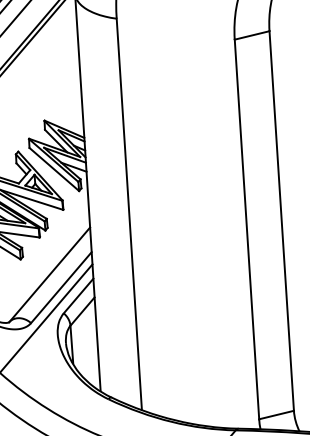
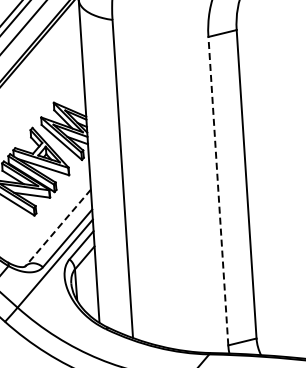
line: (247, 229) -> (218, 191), solid -> dashed
line: (50, 275) -> (58, 228), solid -> dashed

